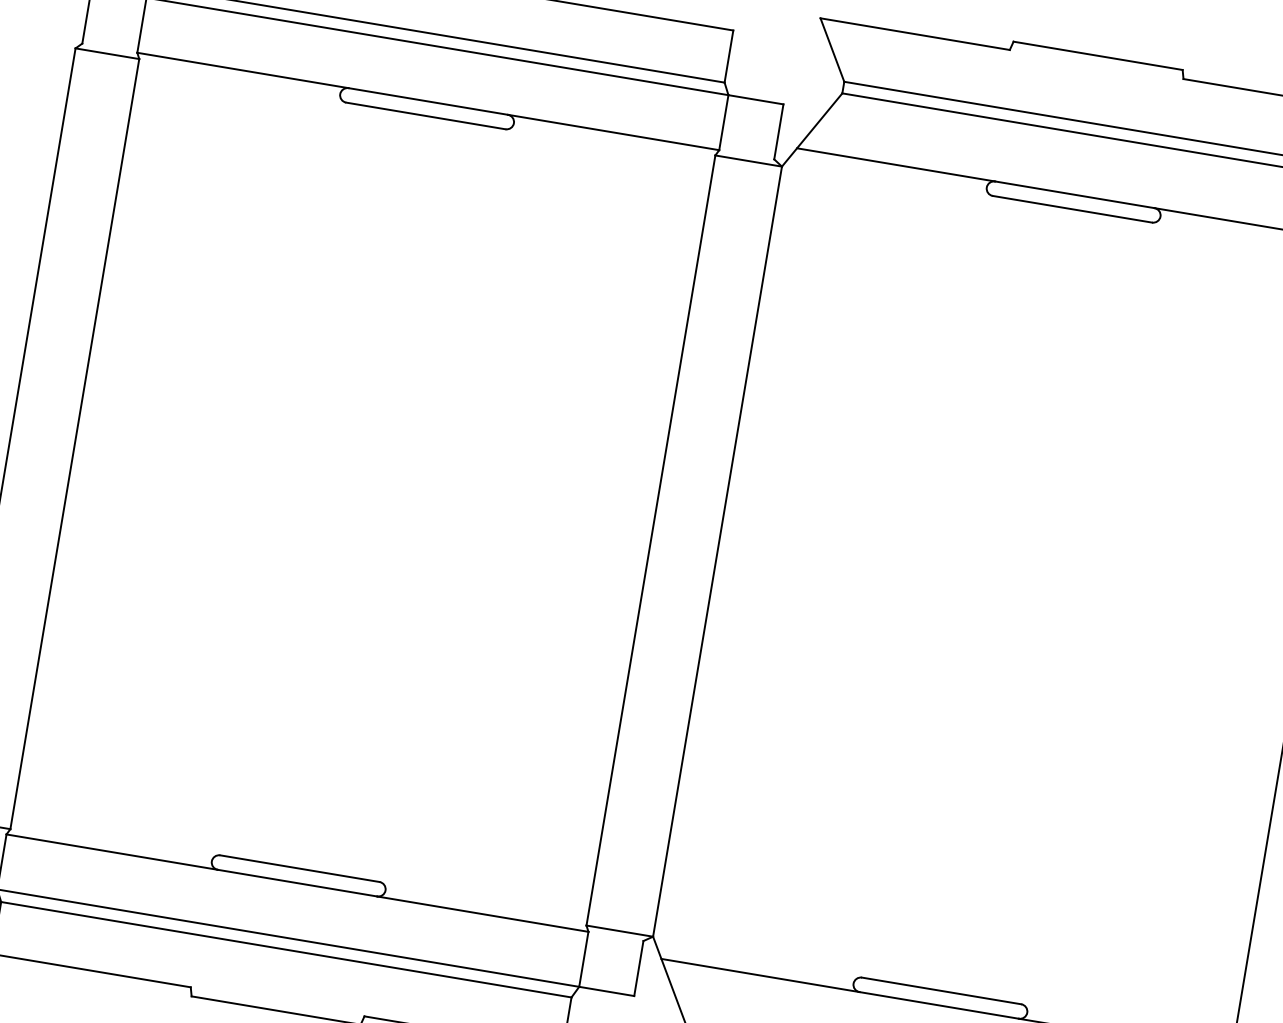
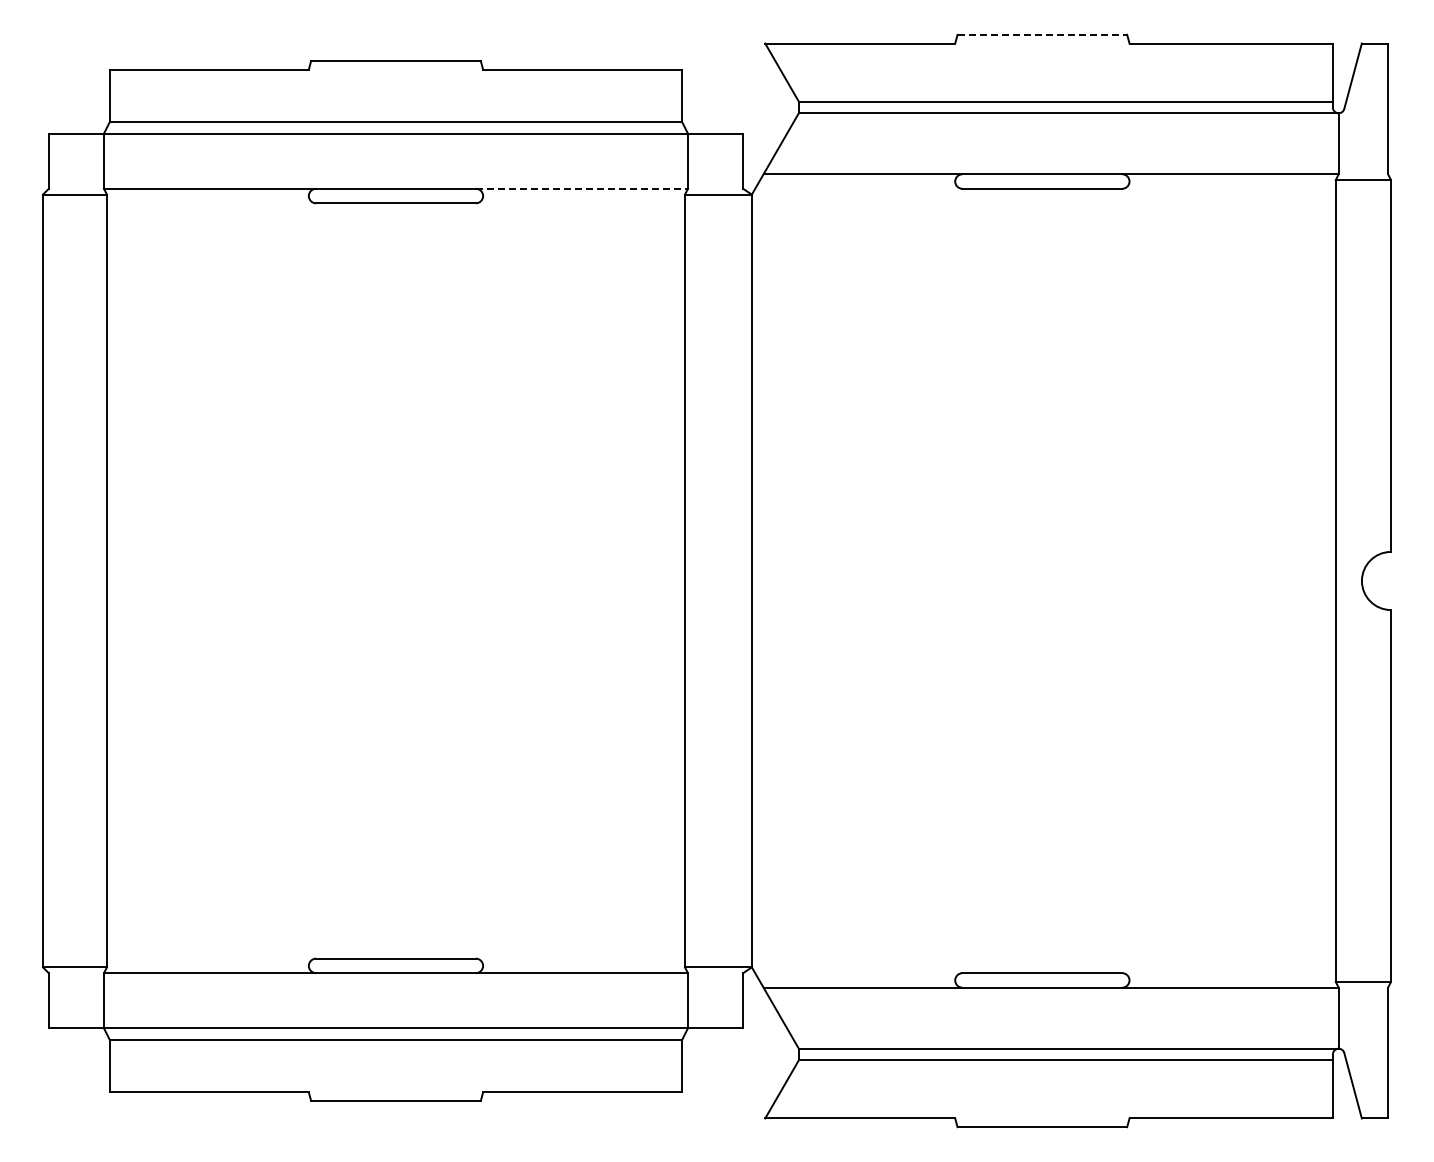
line: (1098, 55) -> (1042, 34), solid -> dashed
line: (614, 132) -> (582, 188), solid -> dashed

